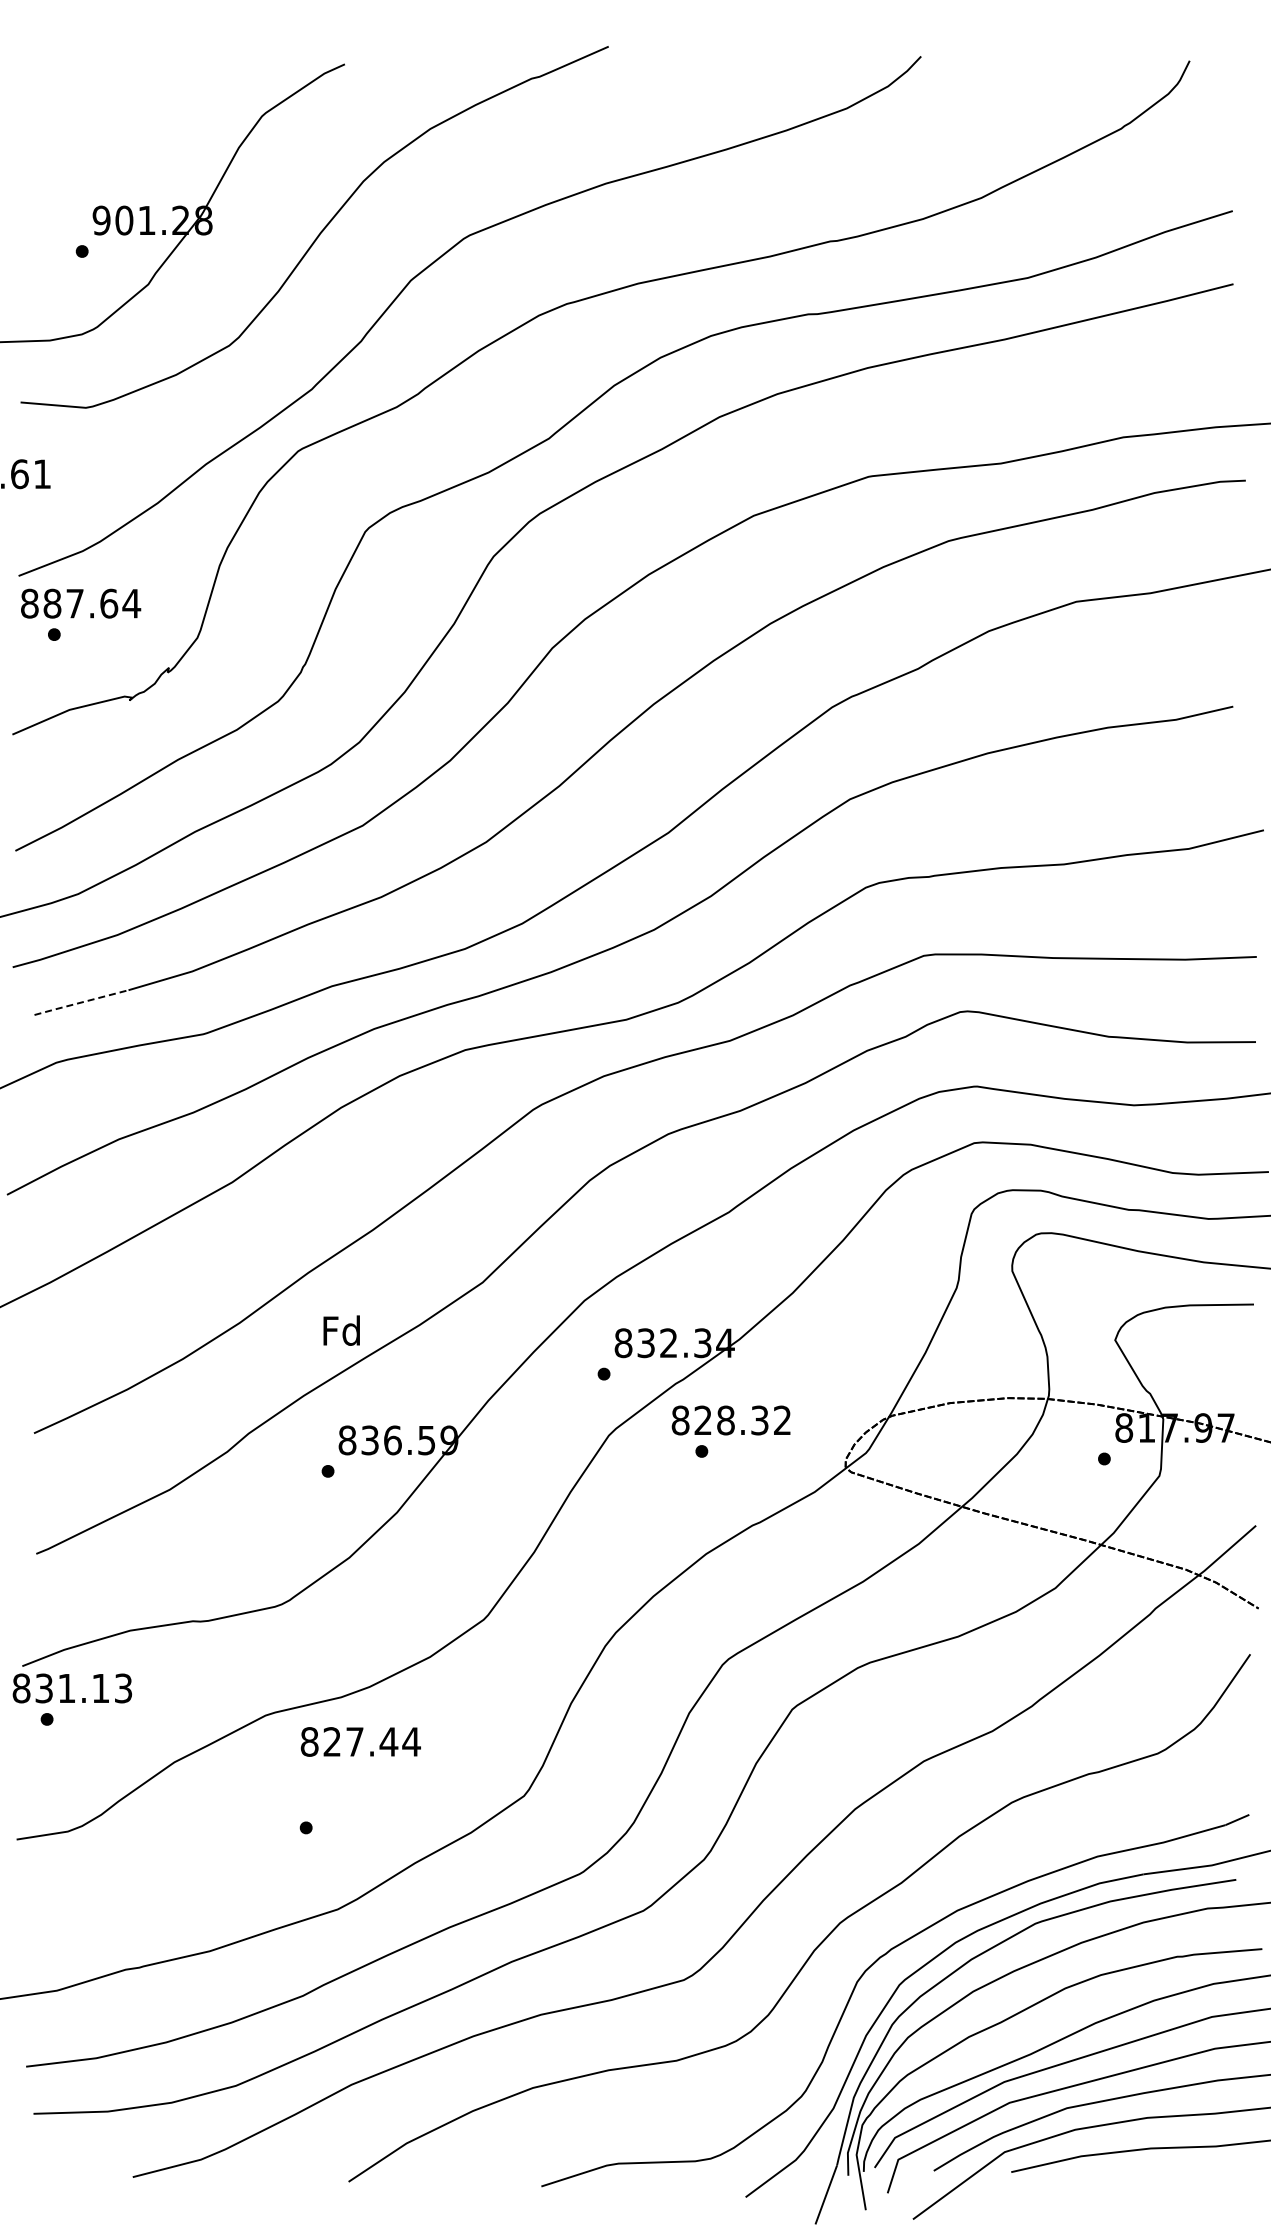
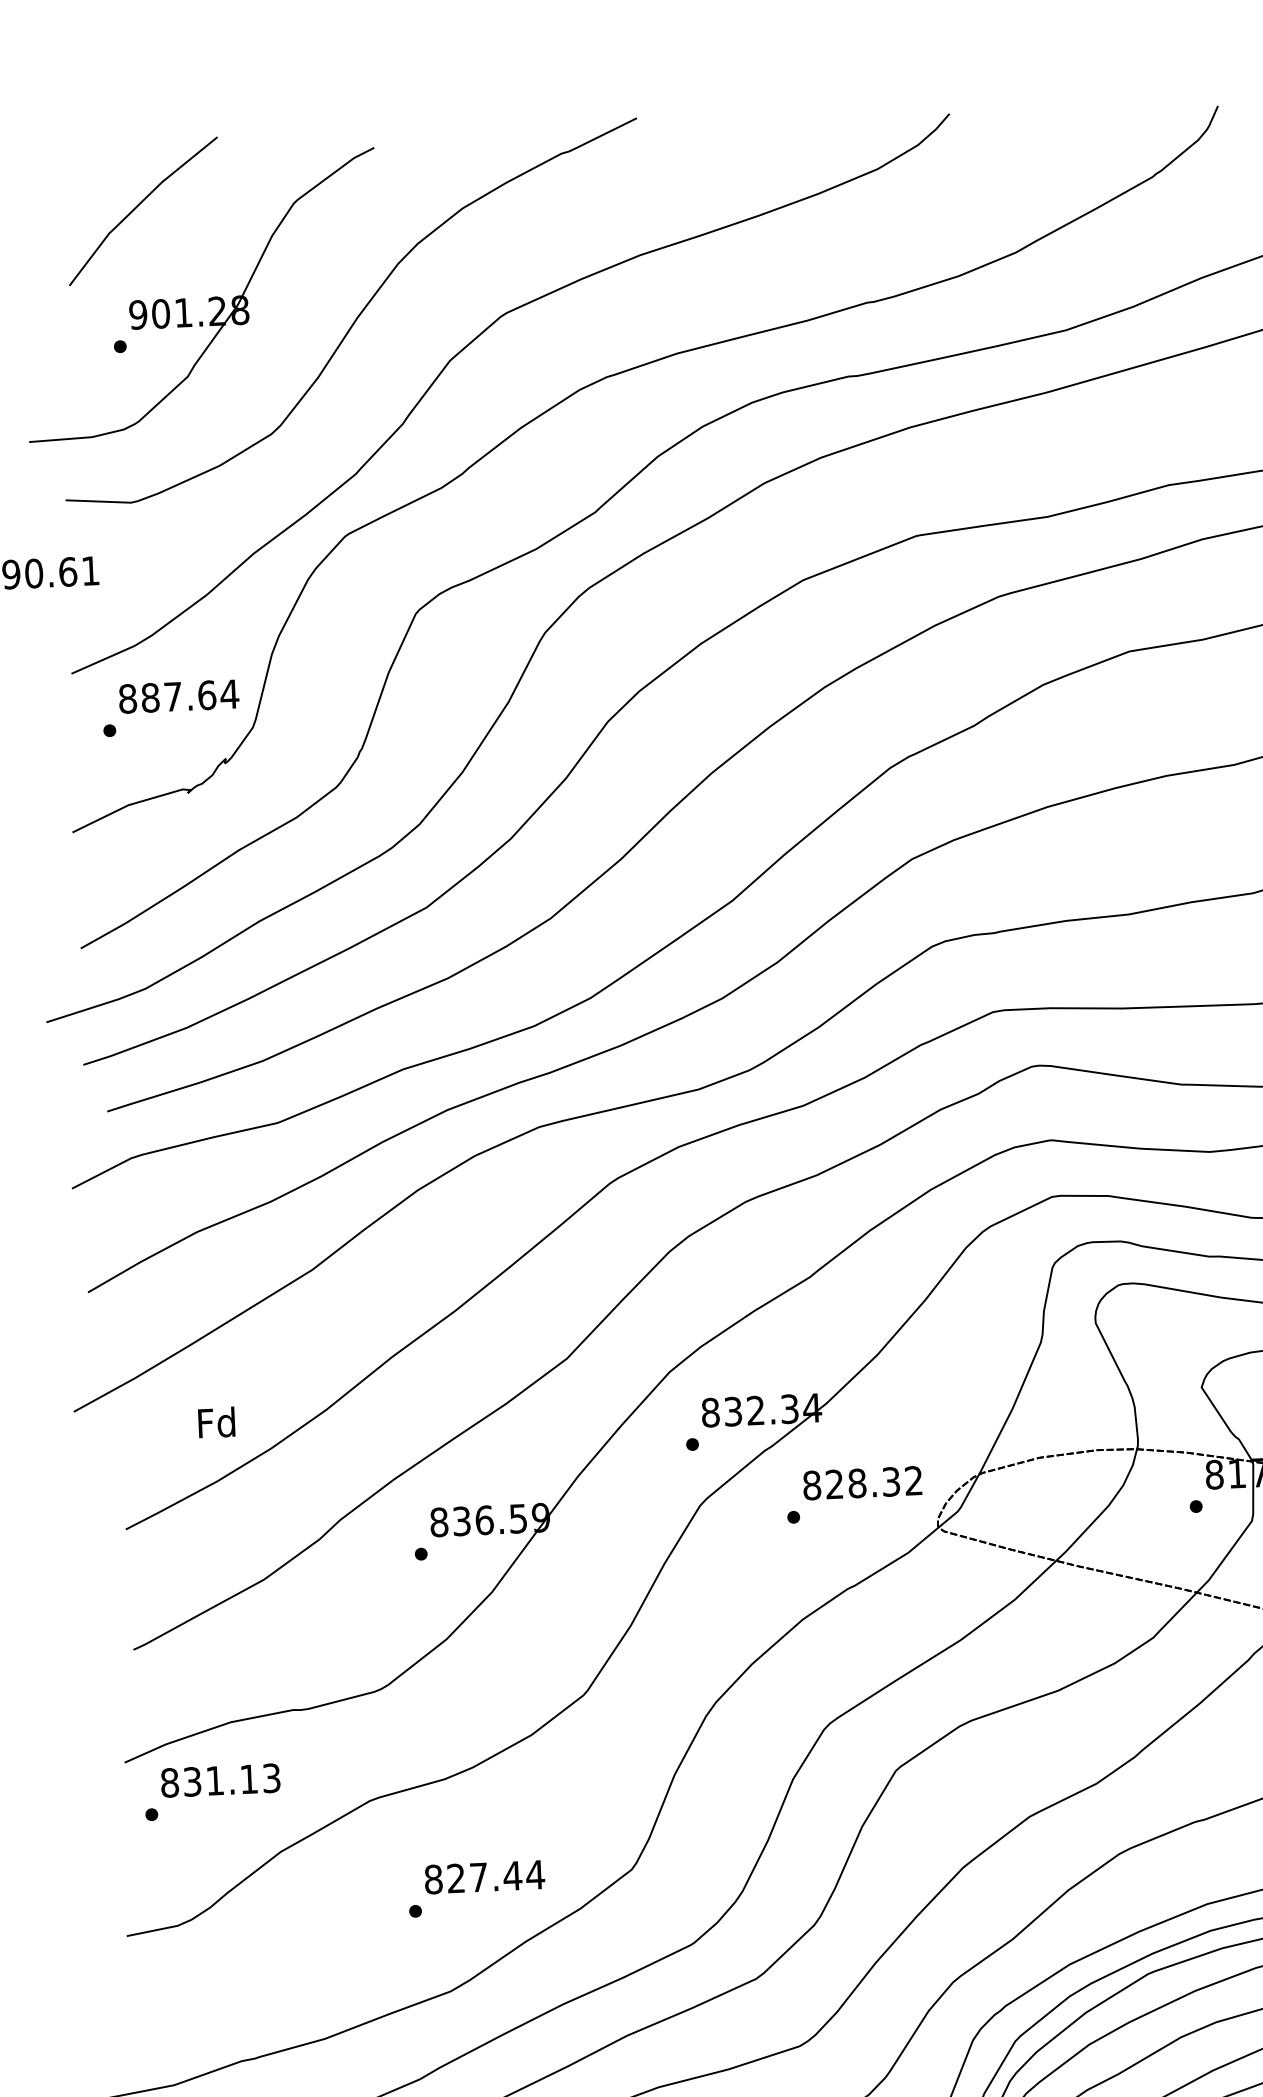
line: (106, 112) -> (138, 206), added
text: (81, 603) -> (179, 696), moved
line: (80, 1002) -> (152, 1097), dashed -> solid
text: (341, 1330) -> (216, 1422), moved
text: (730, 1420) -> (861, 1483), moved
text: (71, 1688) -> (219, 1780), moved
text: (360, 1741) -> (484, 1876), moved

